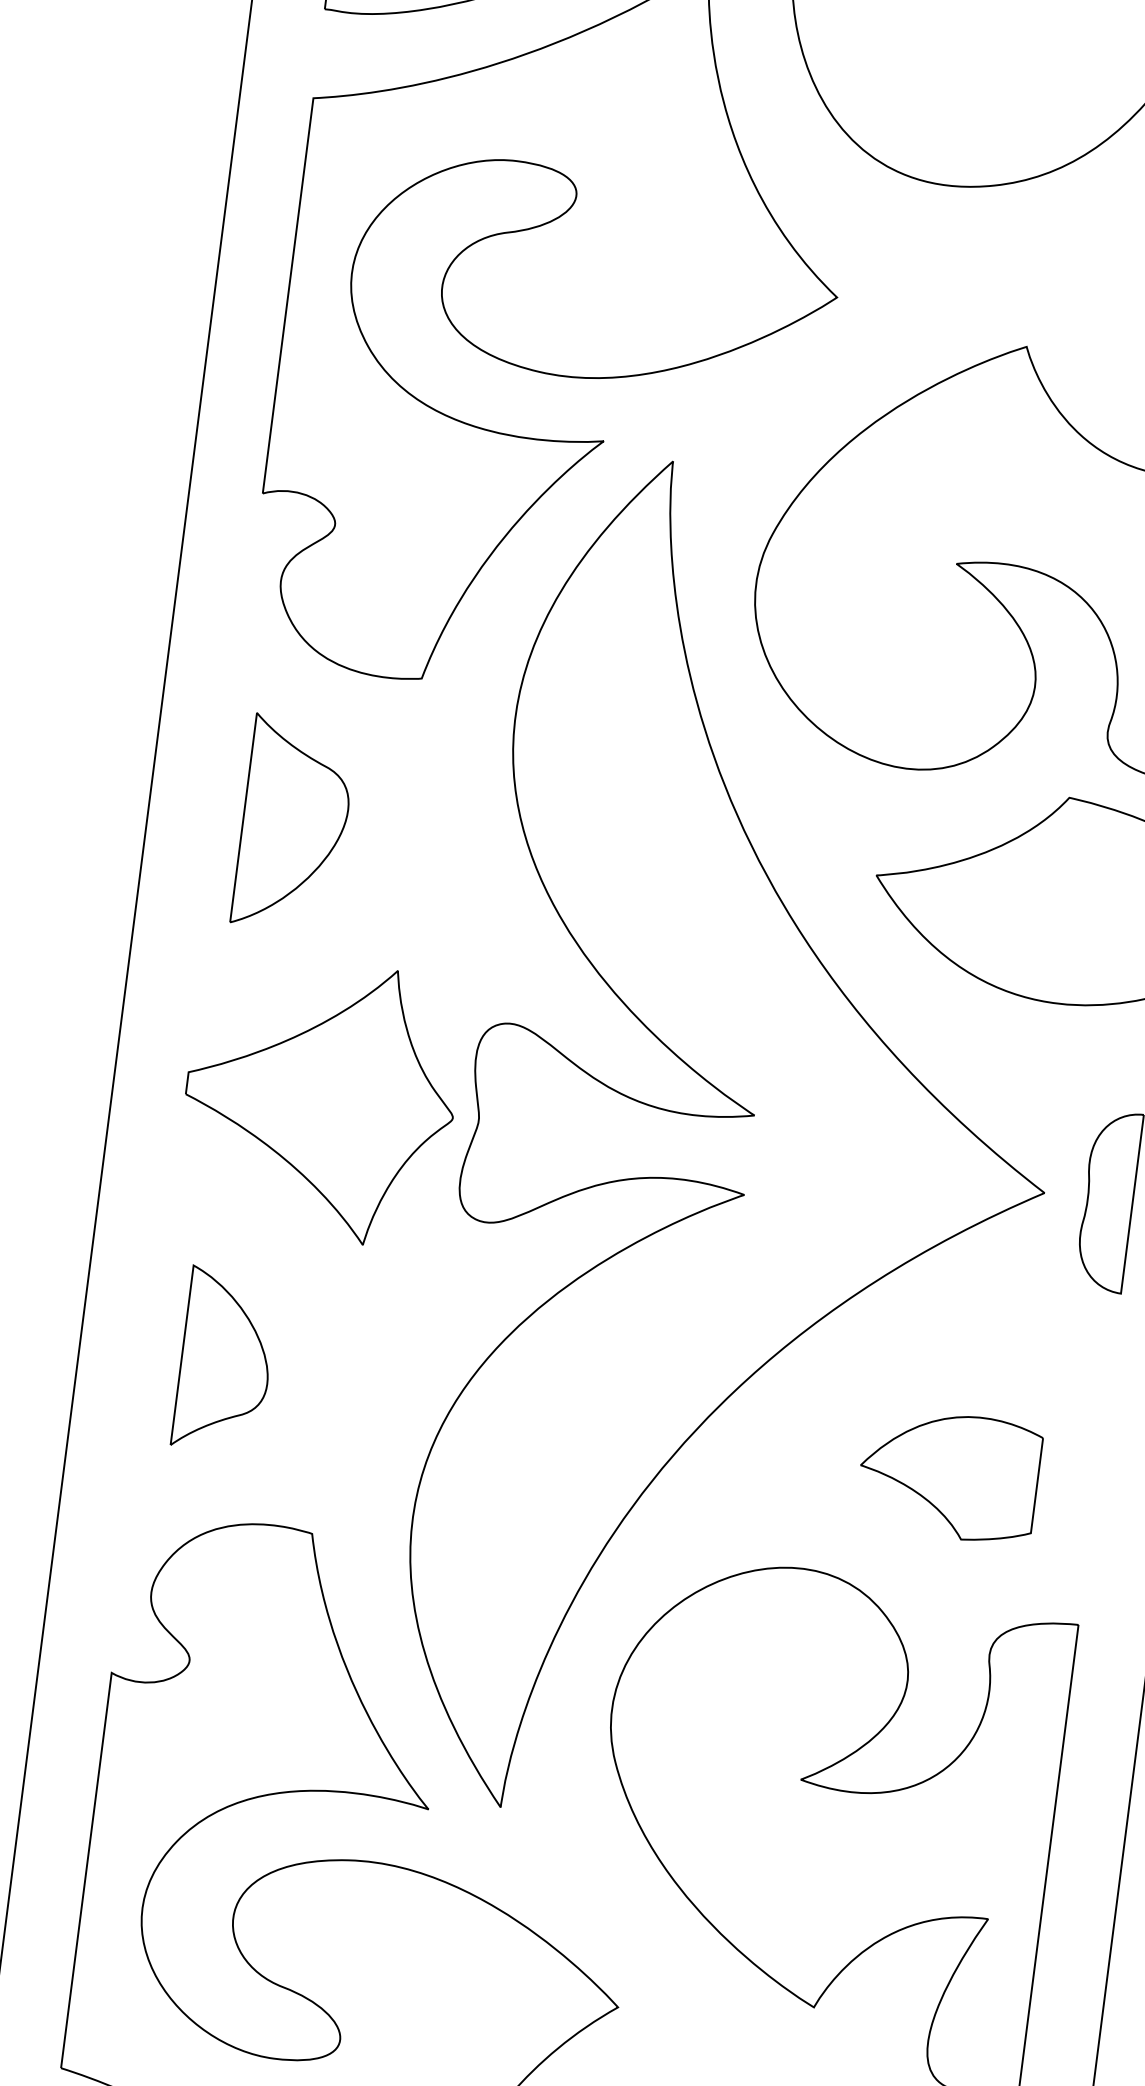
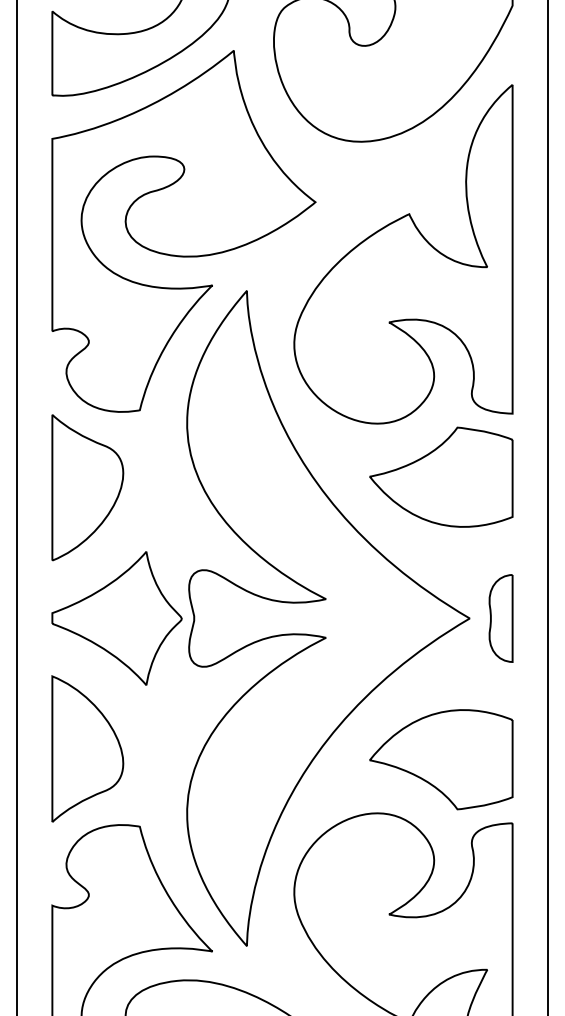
part: (293, 823) -> (87, 487), size x1.43
part: (225, 1359) -> (87, 748), size x1.67
part: (949, 1475) -> (441, 759), size x1.67

